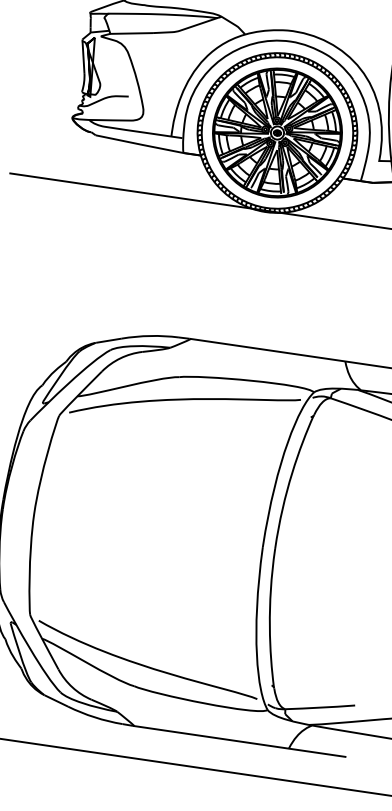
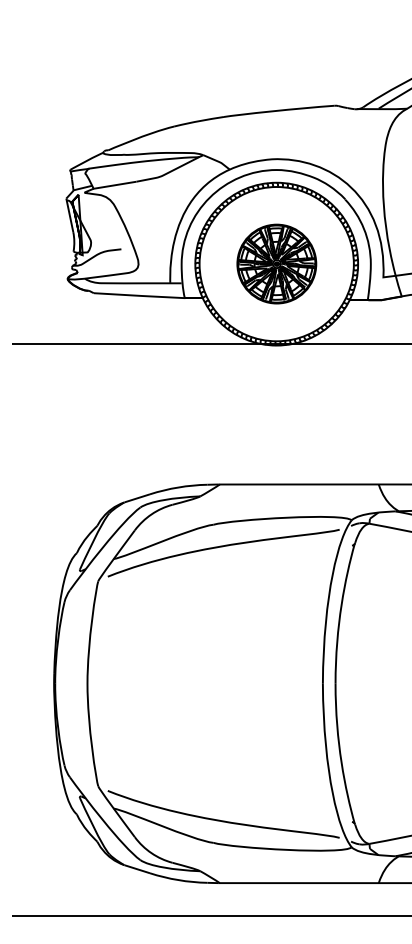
part: (277, 132) -> (276, 263), size x0.6

